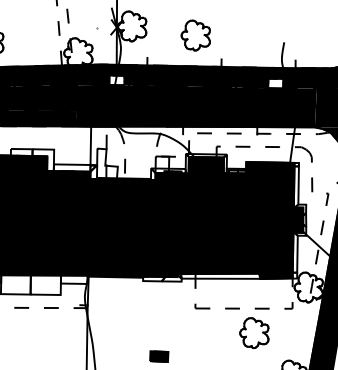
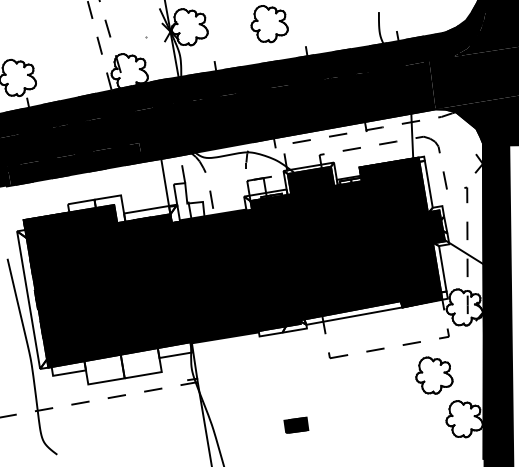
fill: (116, 80) -> (182, 96), added
fill: (275, 83) -> (377, 64), added
part: (254, 333) -> (434, 375), moved

